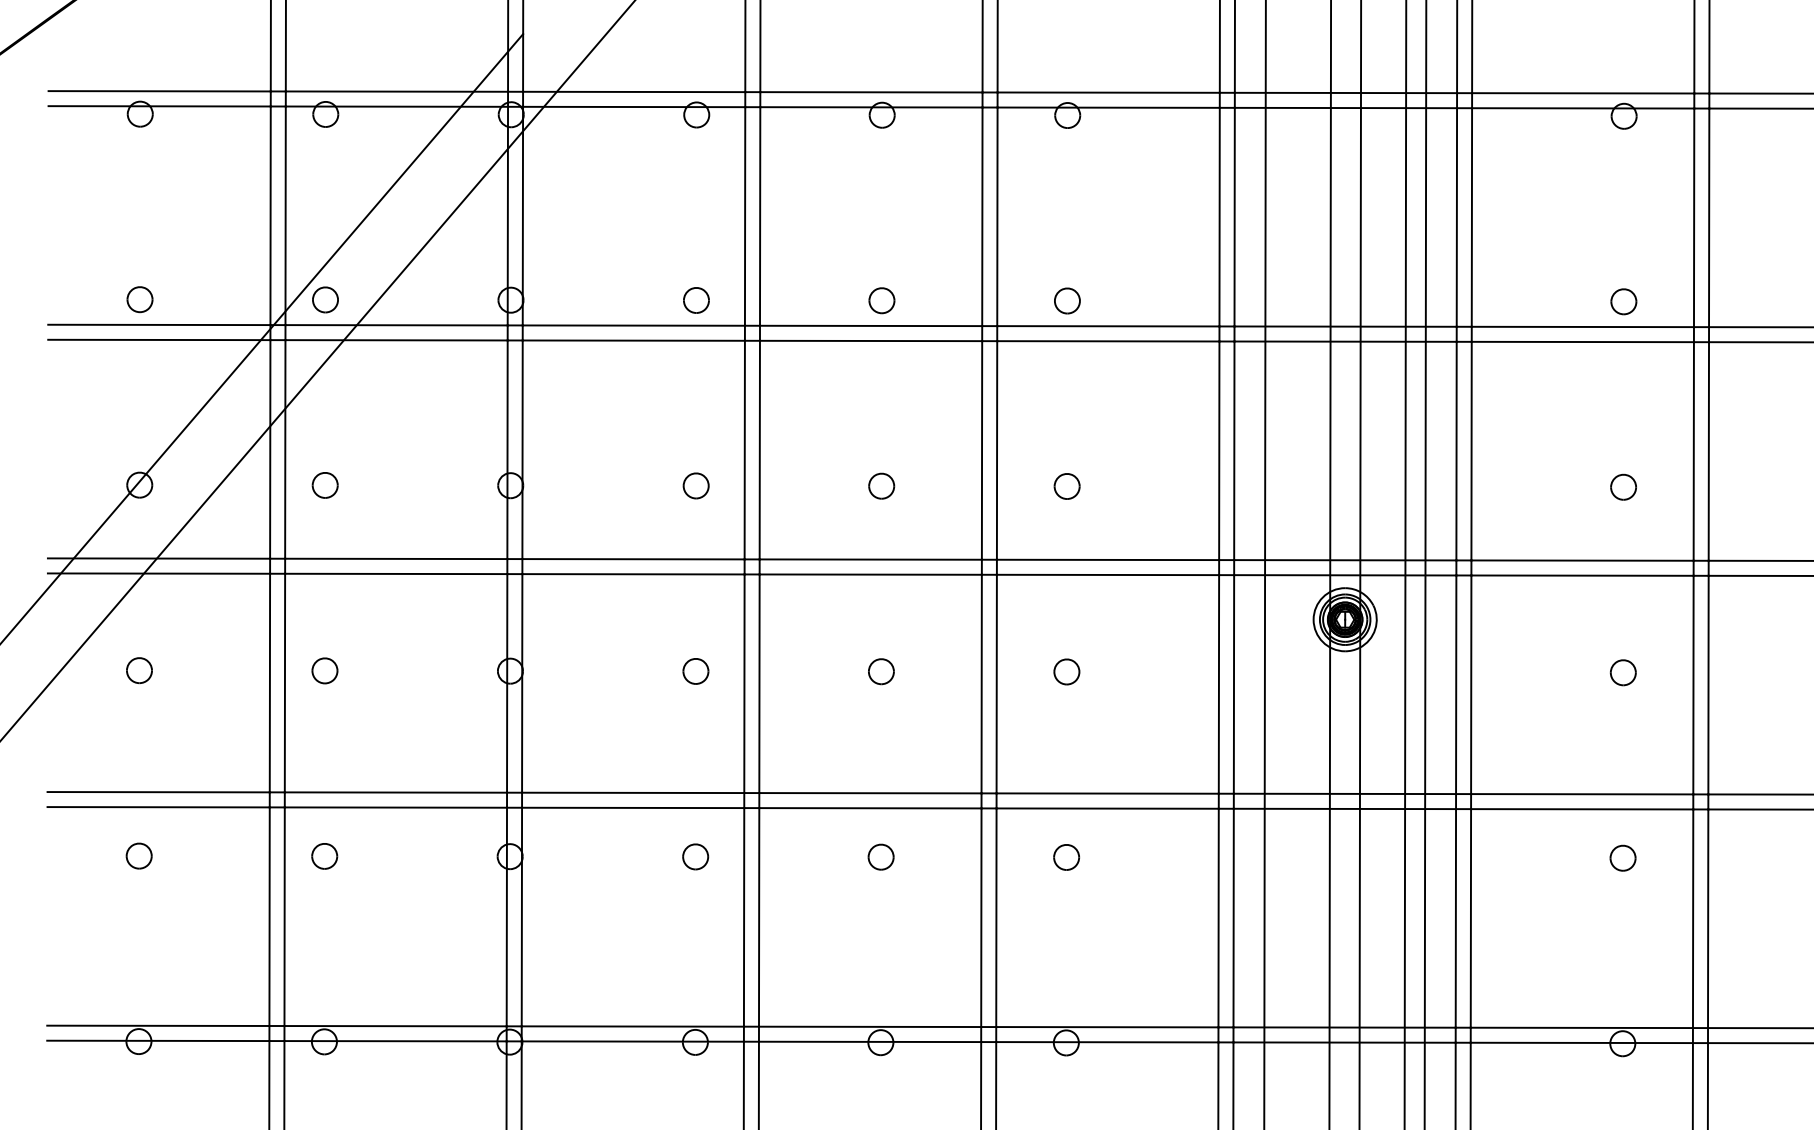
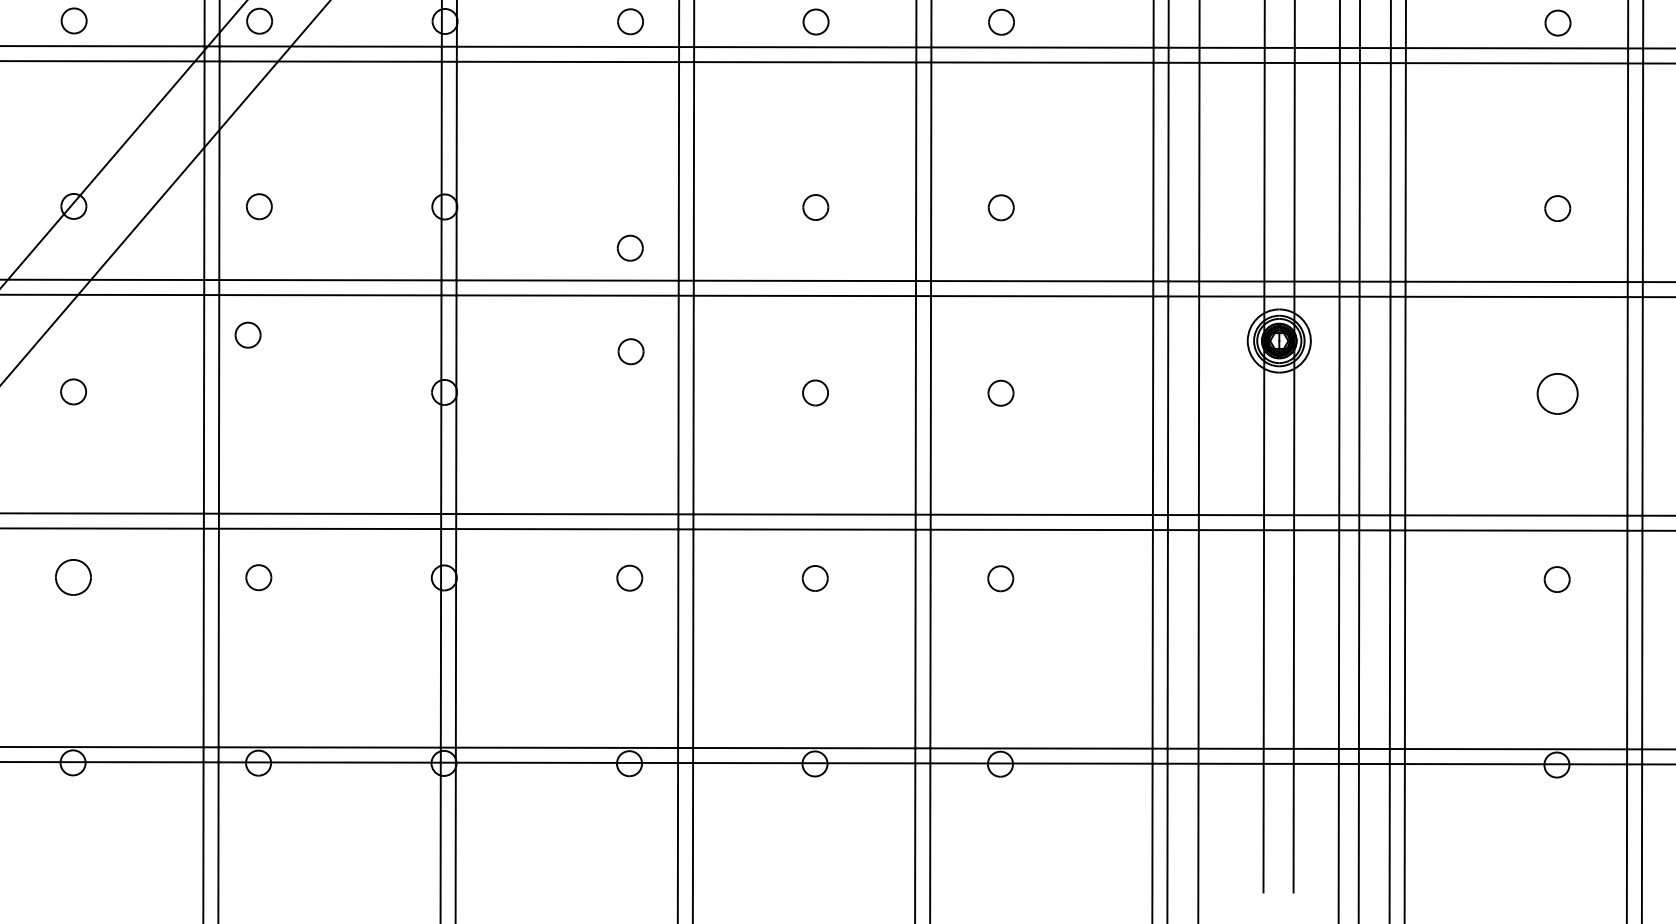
part: (695, 485) -> (629, 247), moved
part: (324, 670) -> (247, 334), moved
part: (695, 671) -> (630, 351), moved
part: (1622, 672) -> (1556, 393), size x1.6
part: (138, 855) -> (72, 576), size x1.4

